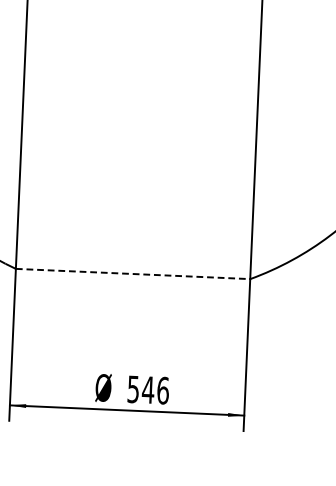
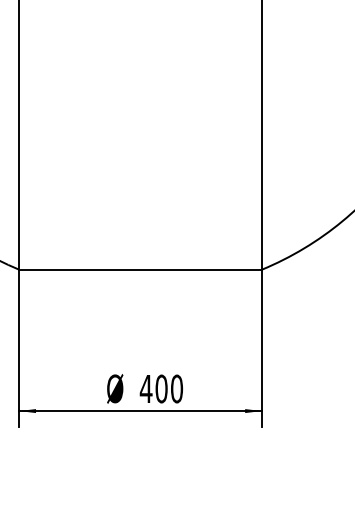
line: (133, 273) -> (141, 269), dashed -> solid
text: (148, 389) -> (161, 388), 546 -> 400

